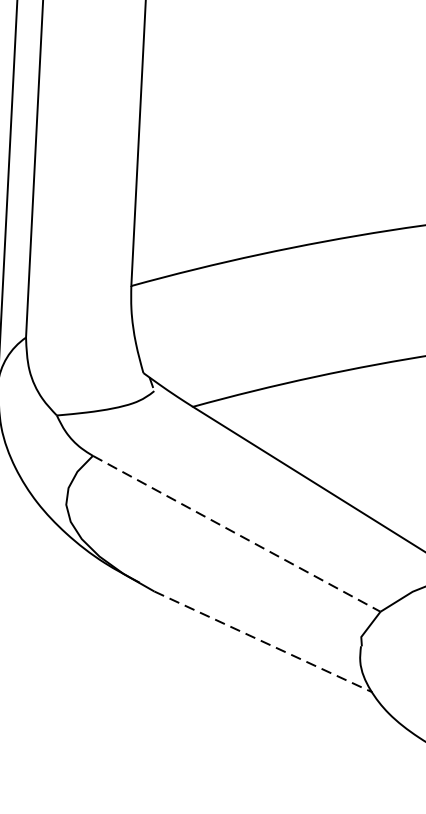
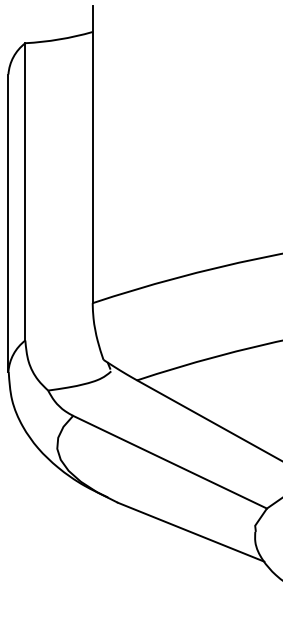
line: (237, 534) -> (170, 462), dashed -> solid
line: (263, 642) -> (191, 532), dashed -> solid

